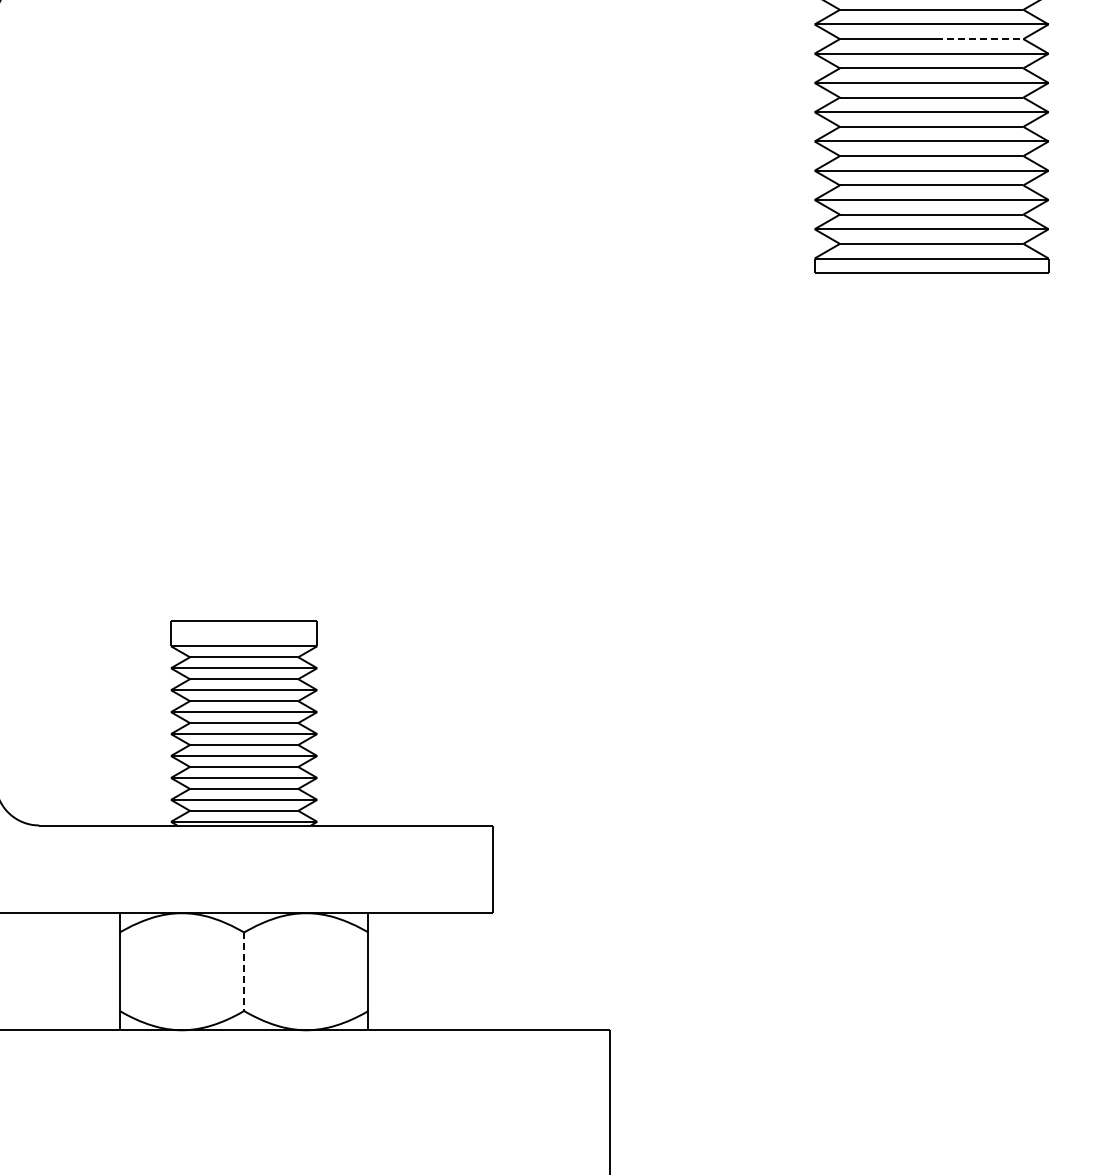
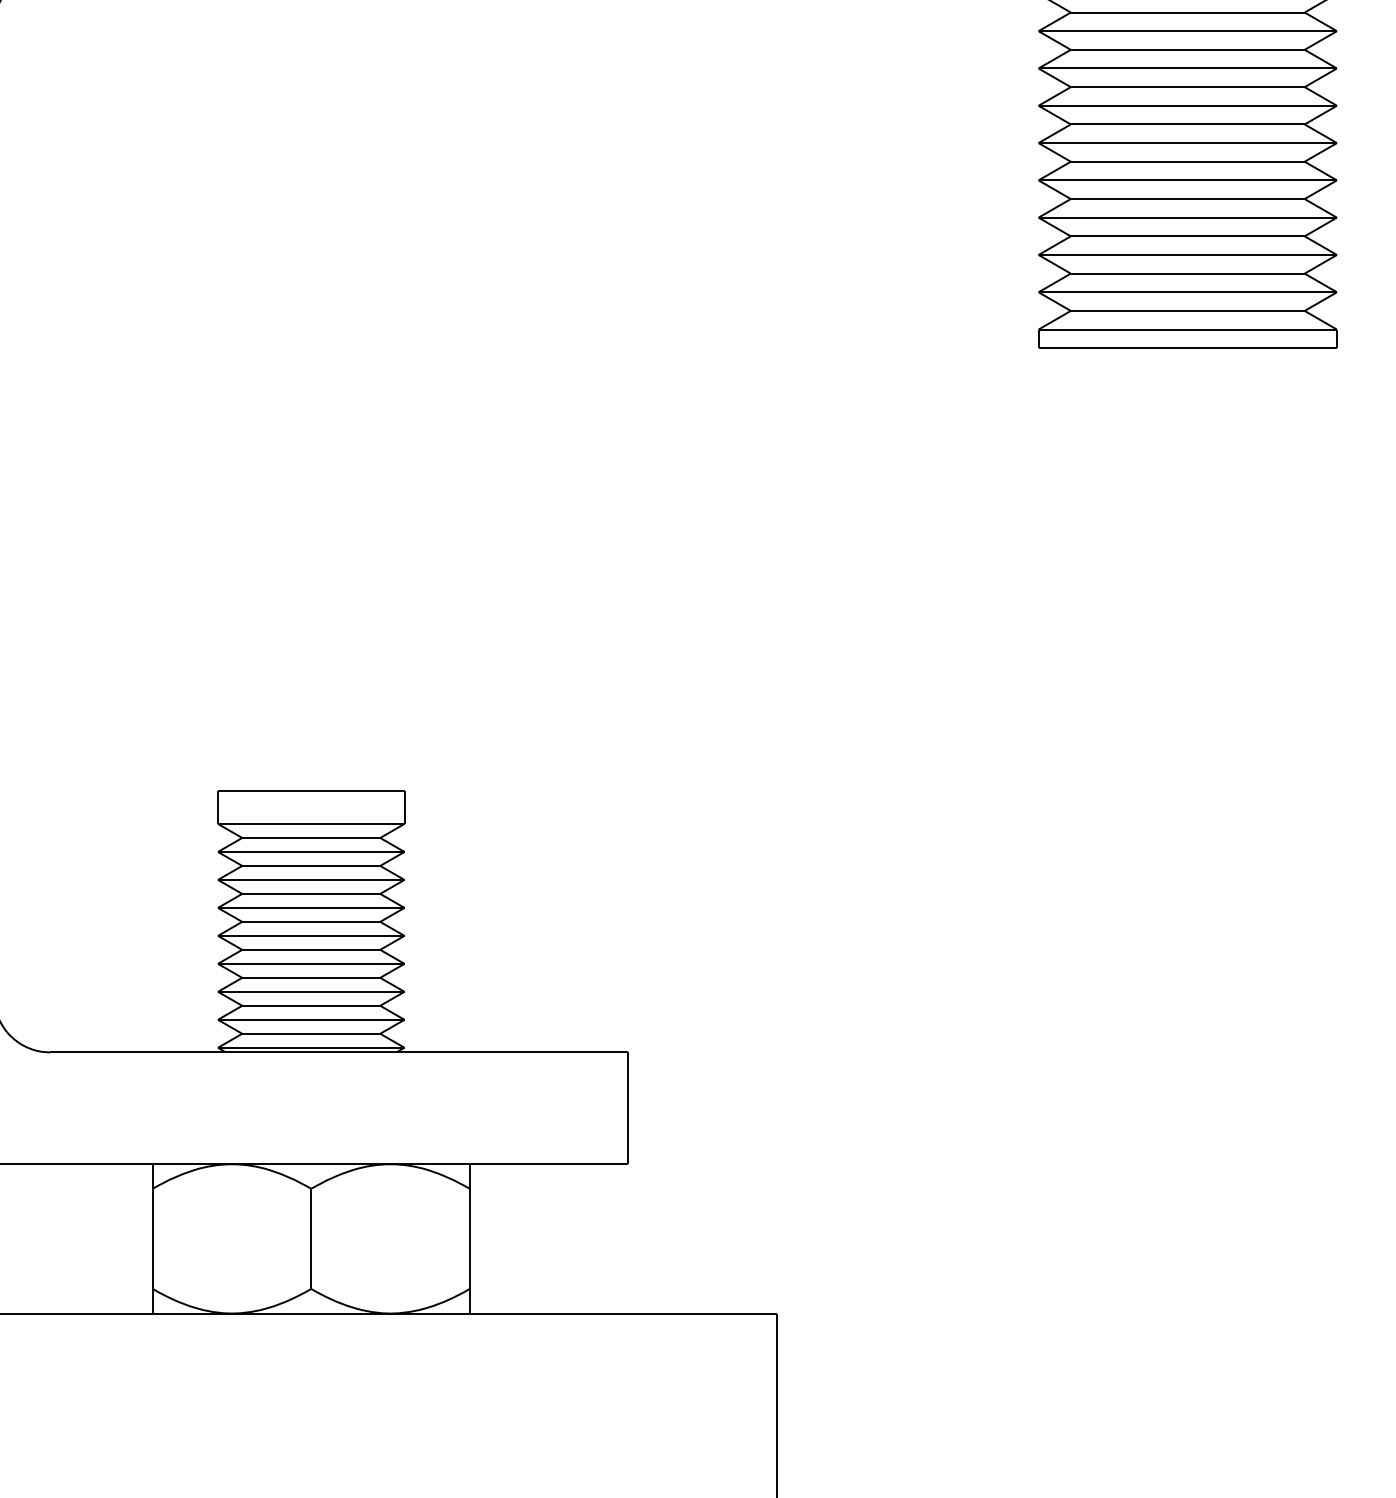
line: (979, 39) -> (1248, 50), dashed -> solid
line: (244, 972) -> (311, 1239), dashed -> solid

